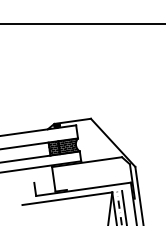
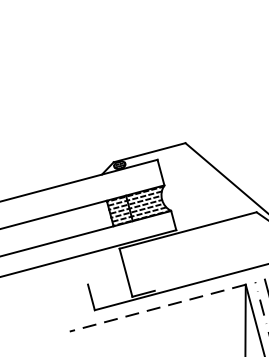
line: (66, 198) -> (155, 307), solid -> dashed

